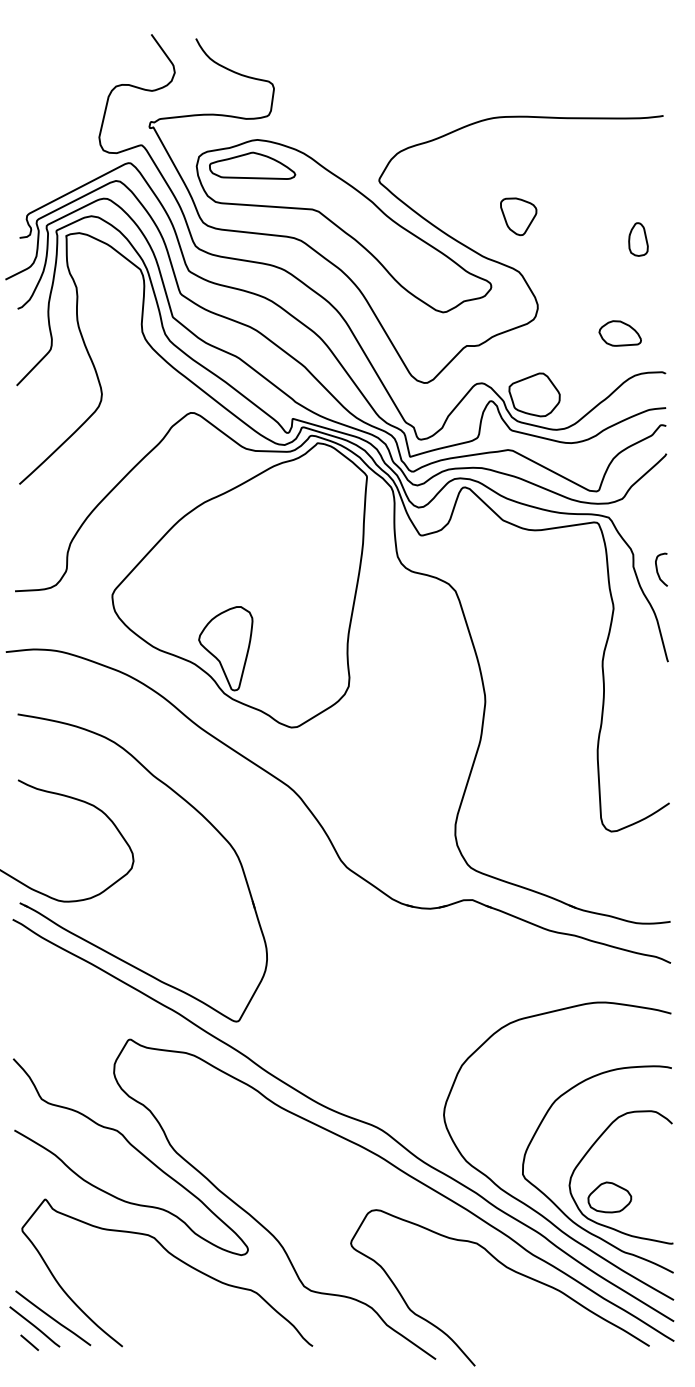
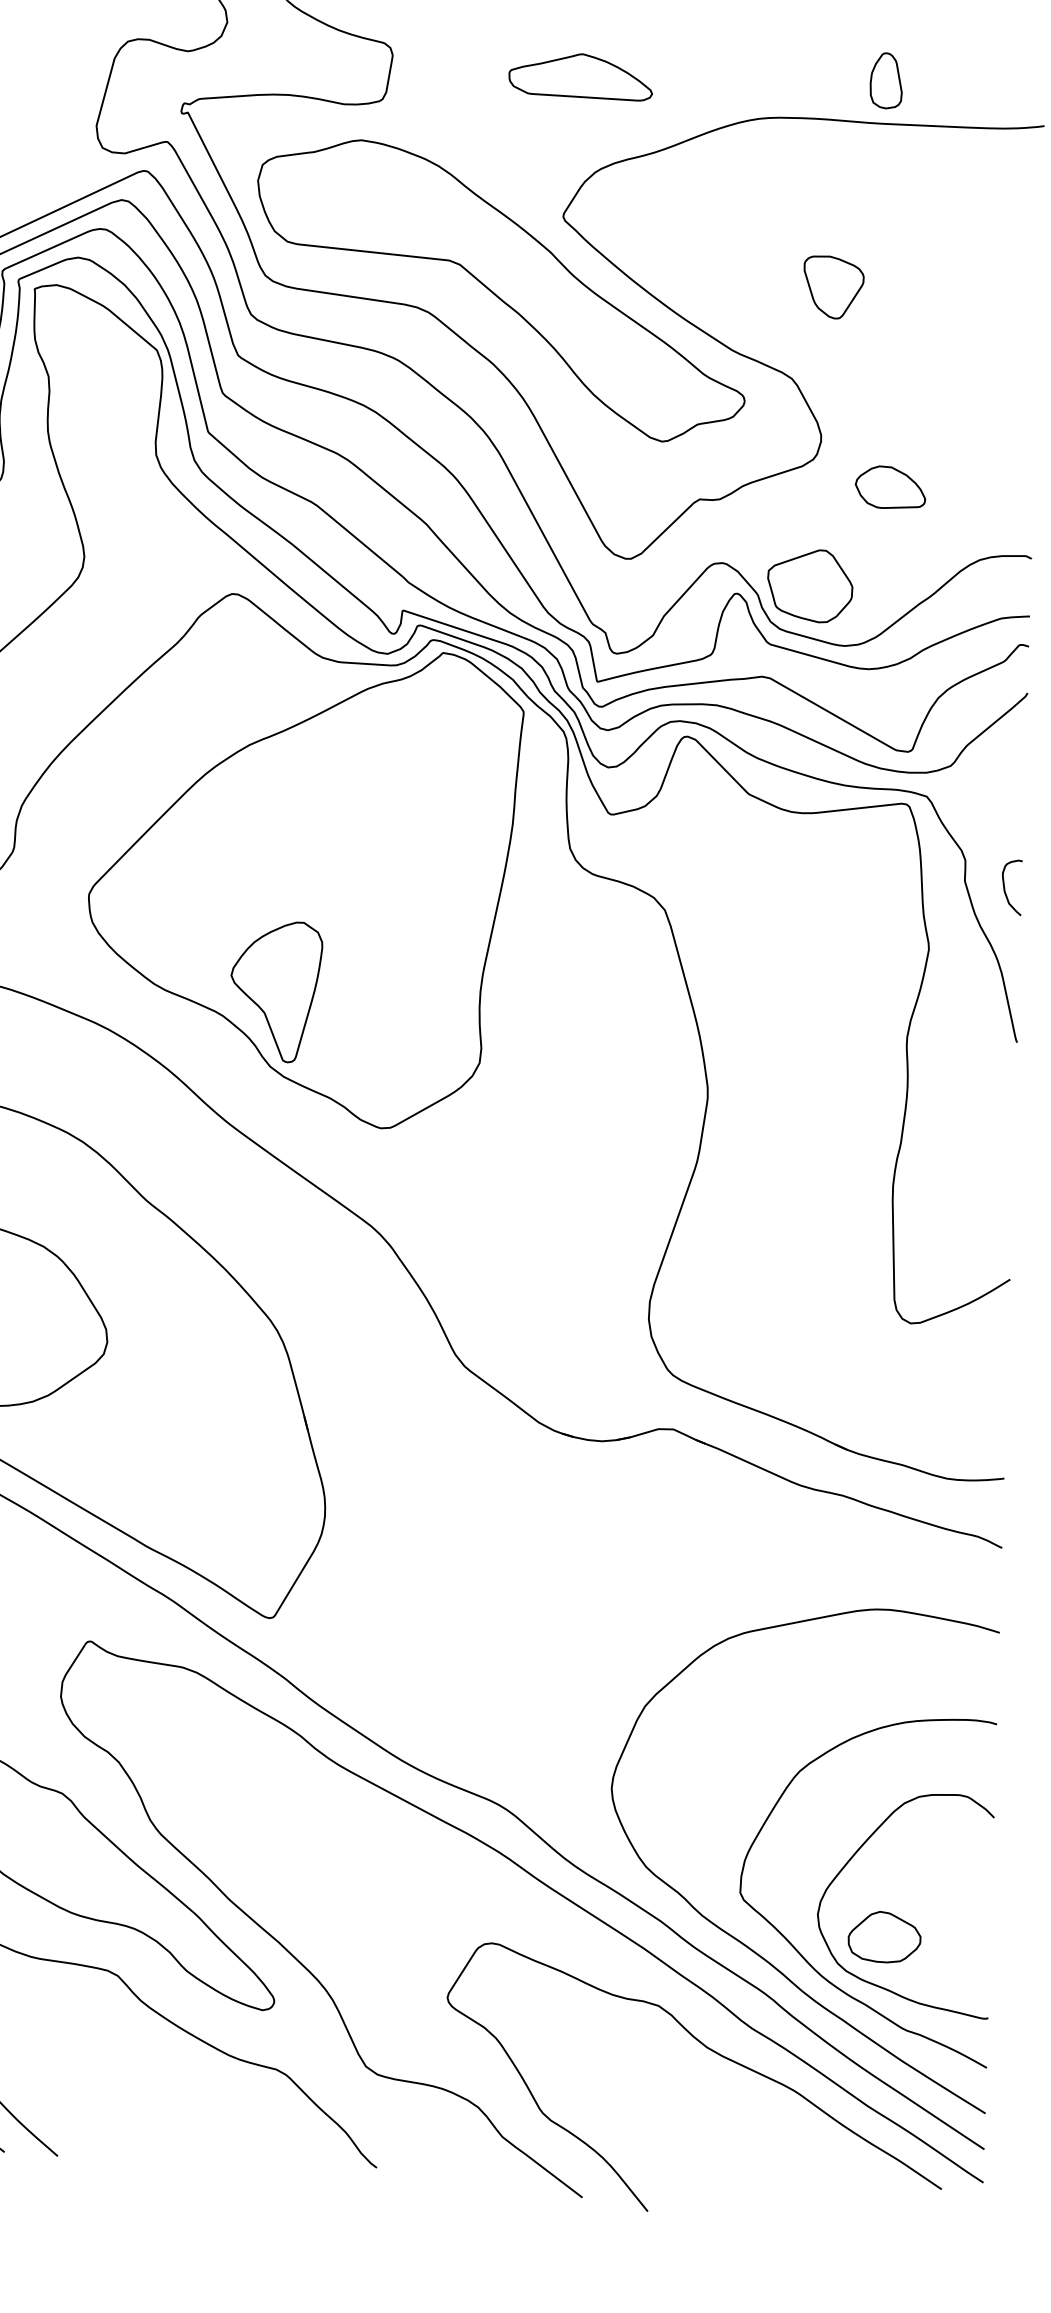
part: (252, 165) -> (580, 75), moved
part: (518, 216) -> (833, 287), moved
part: (638, 239) -> (886, 80), moved
part: (619, 333) -> (889, 487), moved

